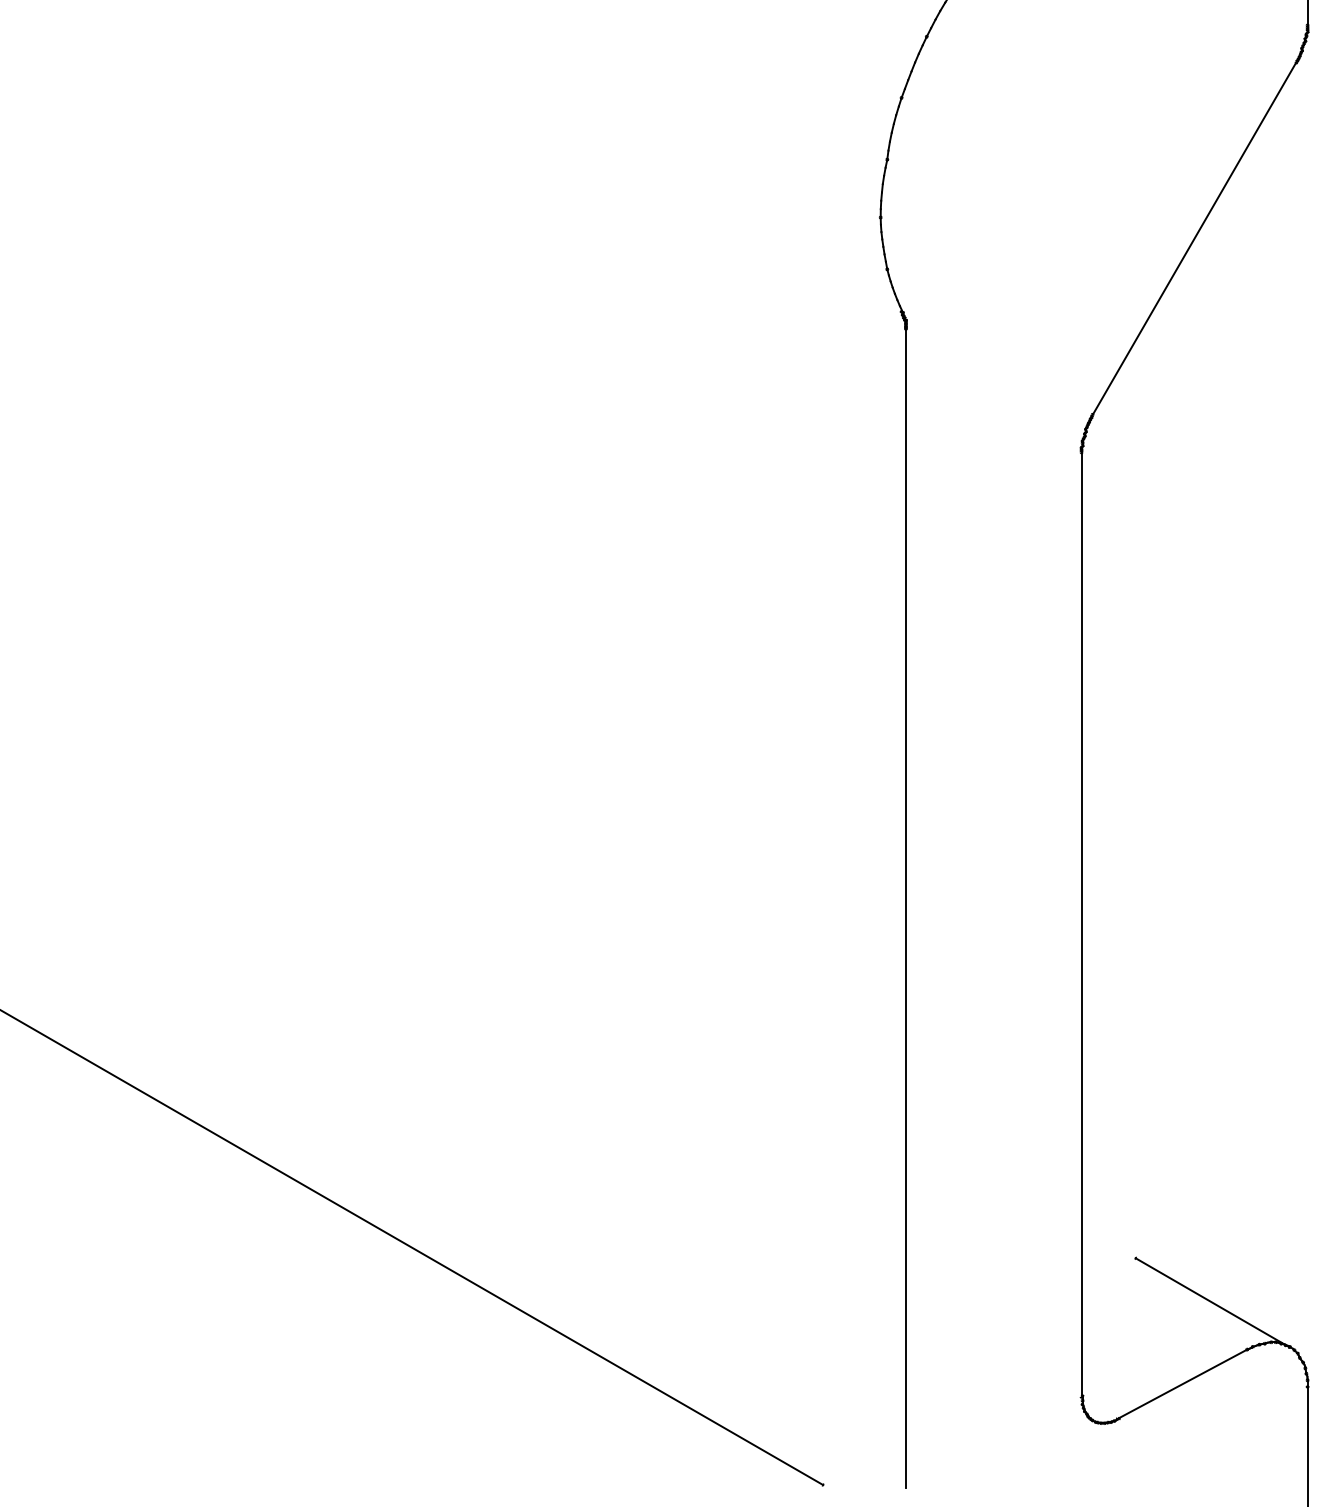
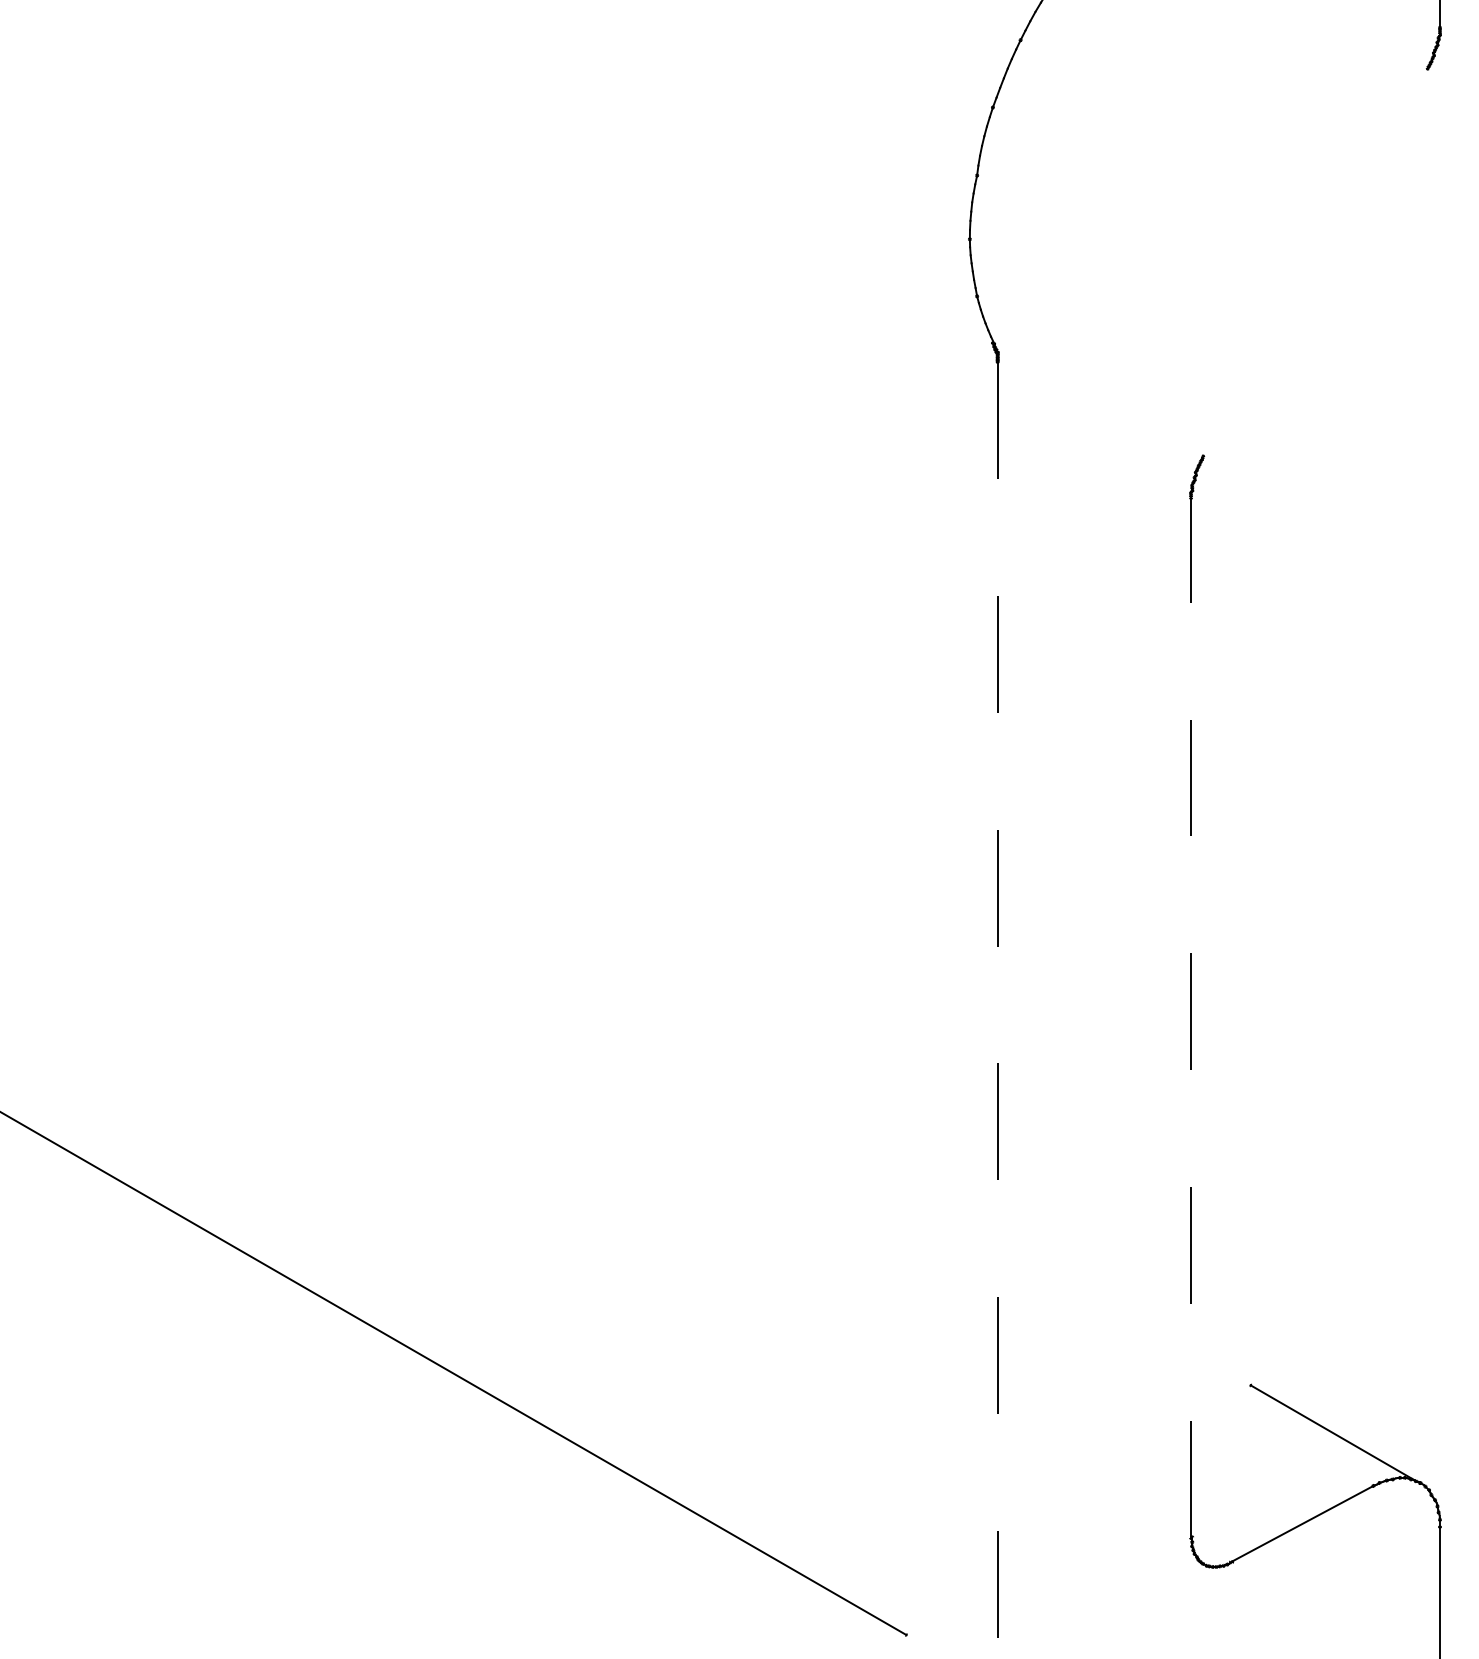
line: (1194, 238) -> (1315, 262), removed
line: (905, 908) -> (997, 1000), solid -> dashed
line: (1081, 924) -> (1191, 1017), solid -> dashed

